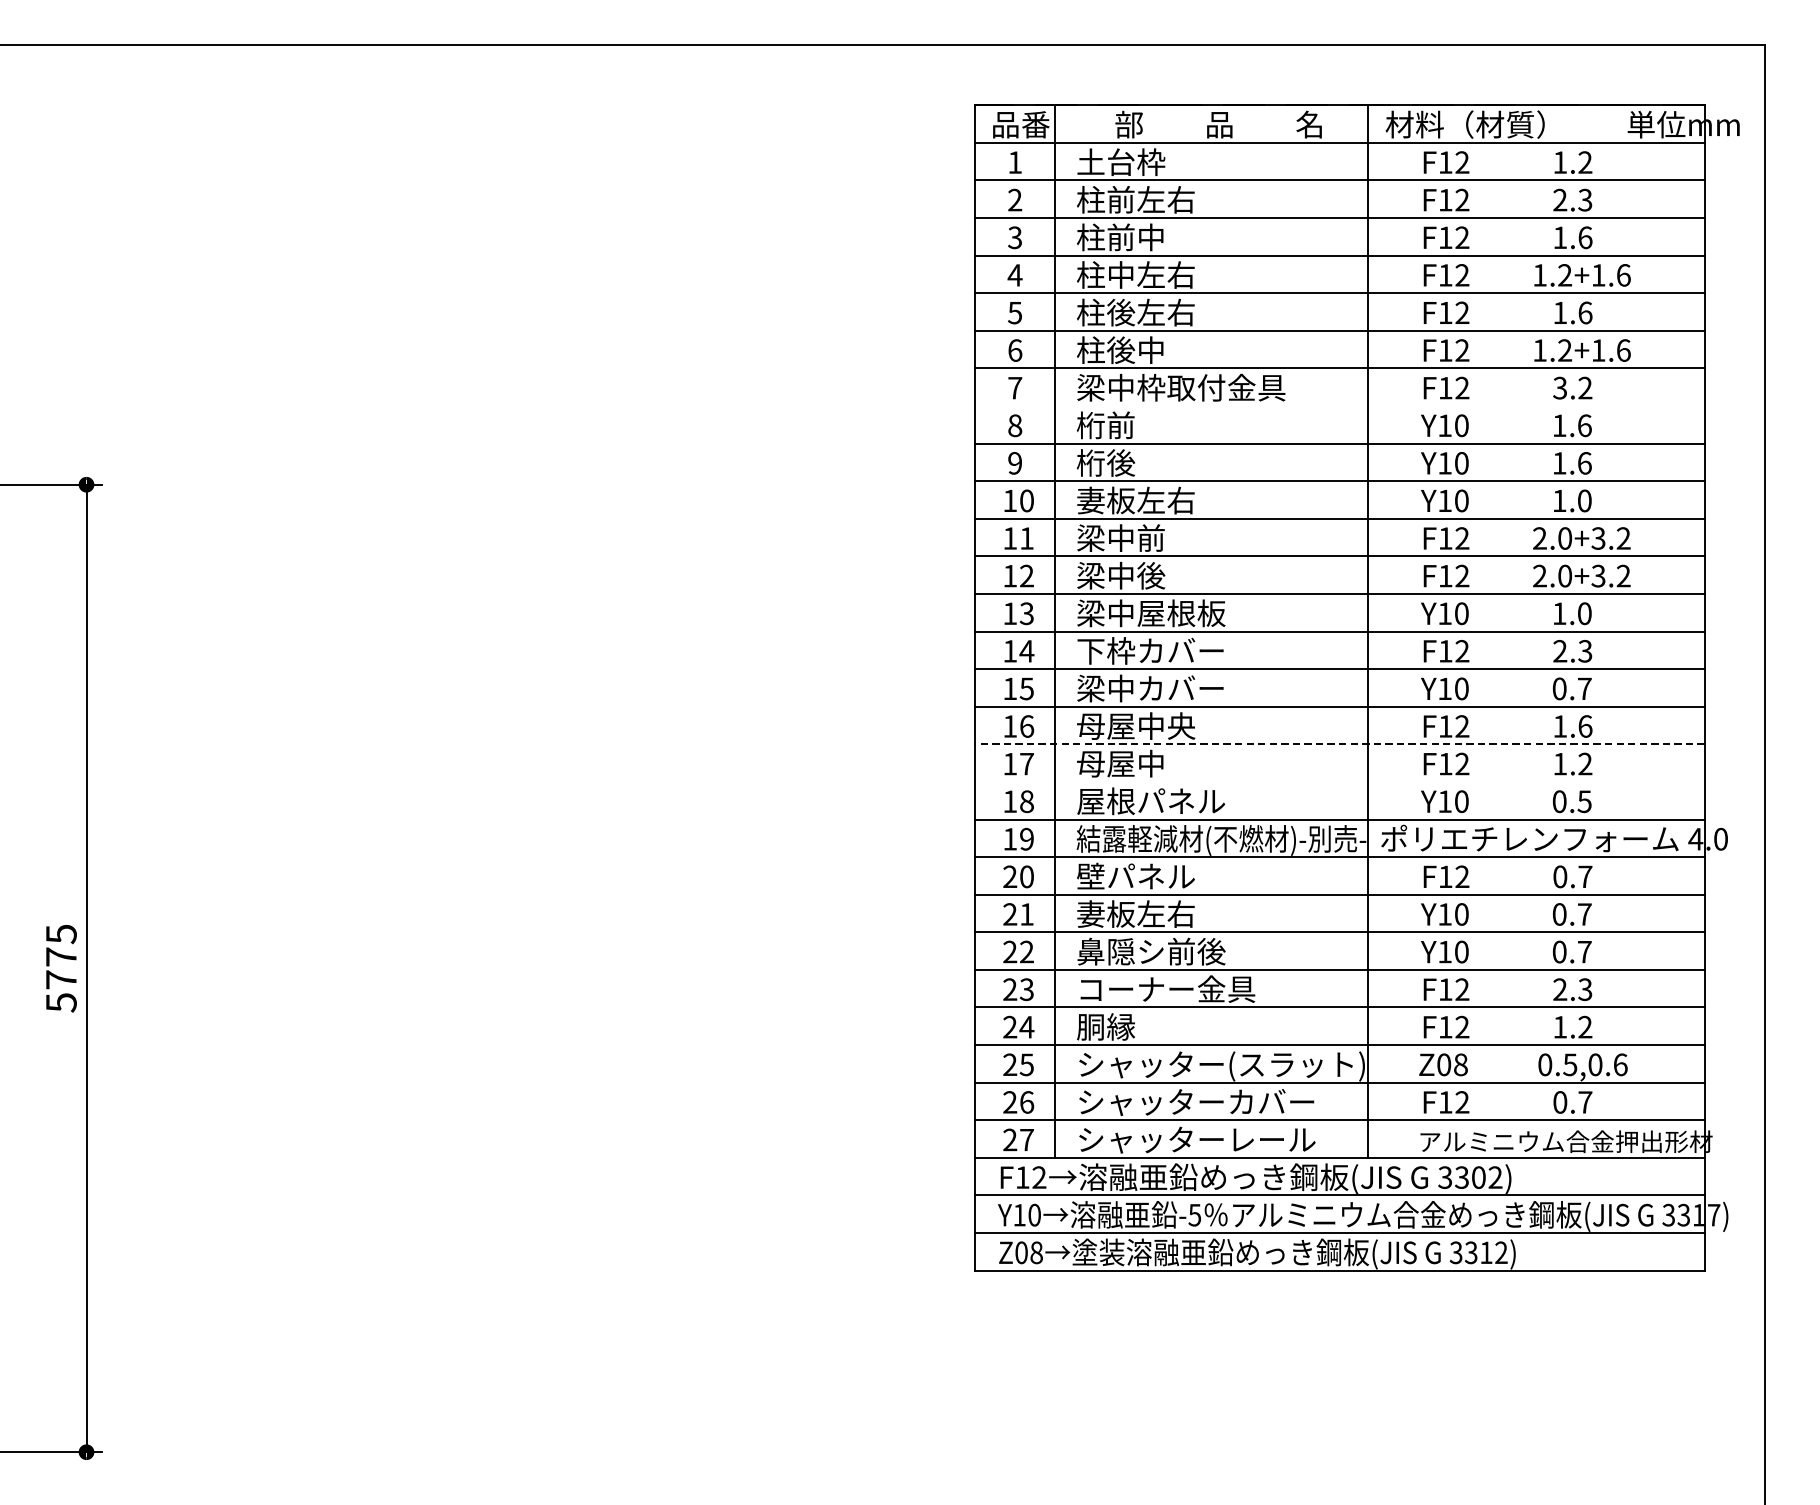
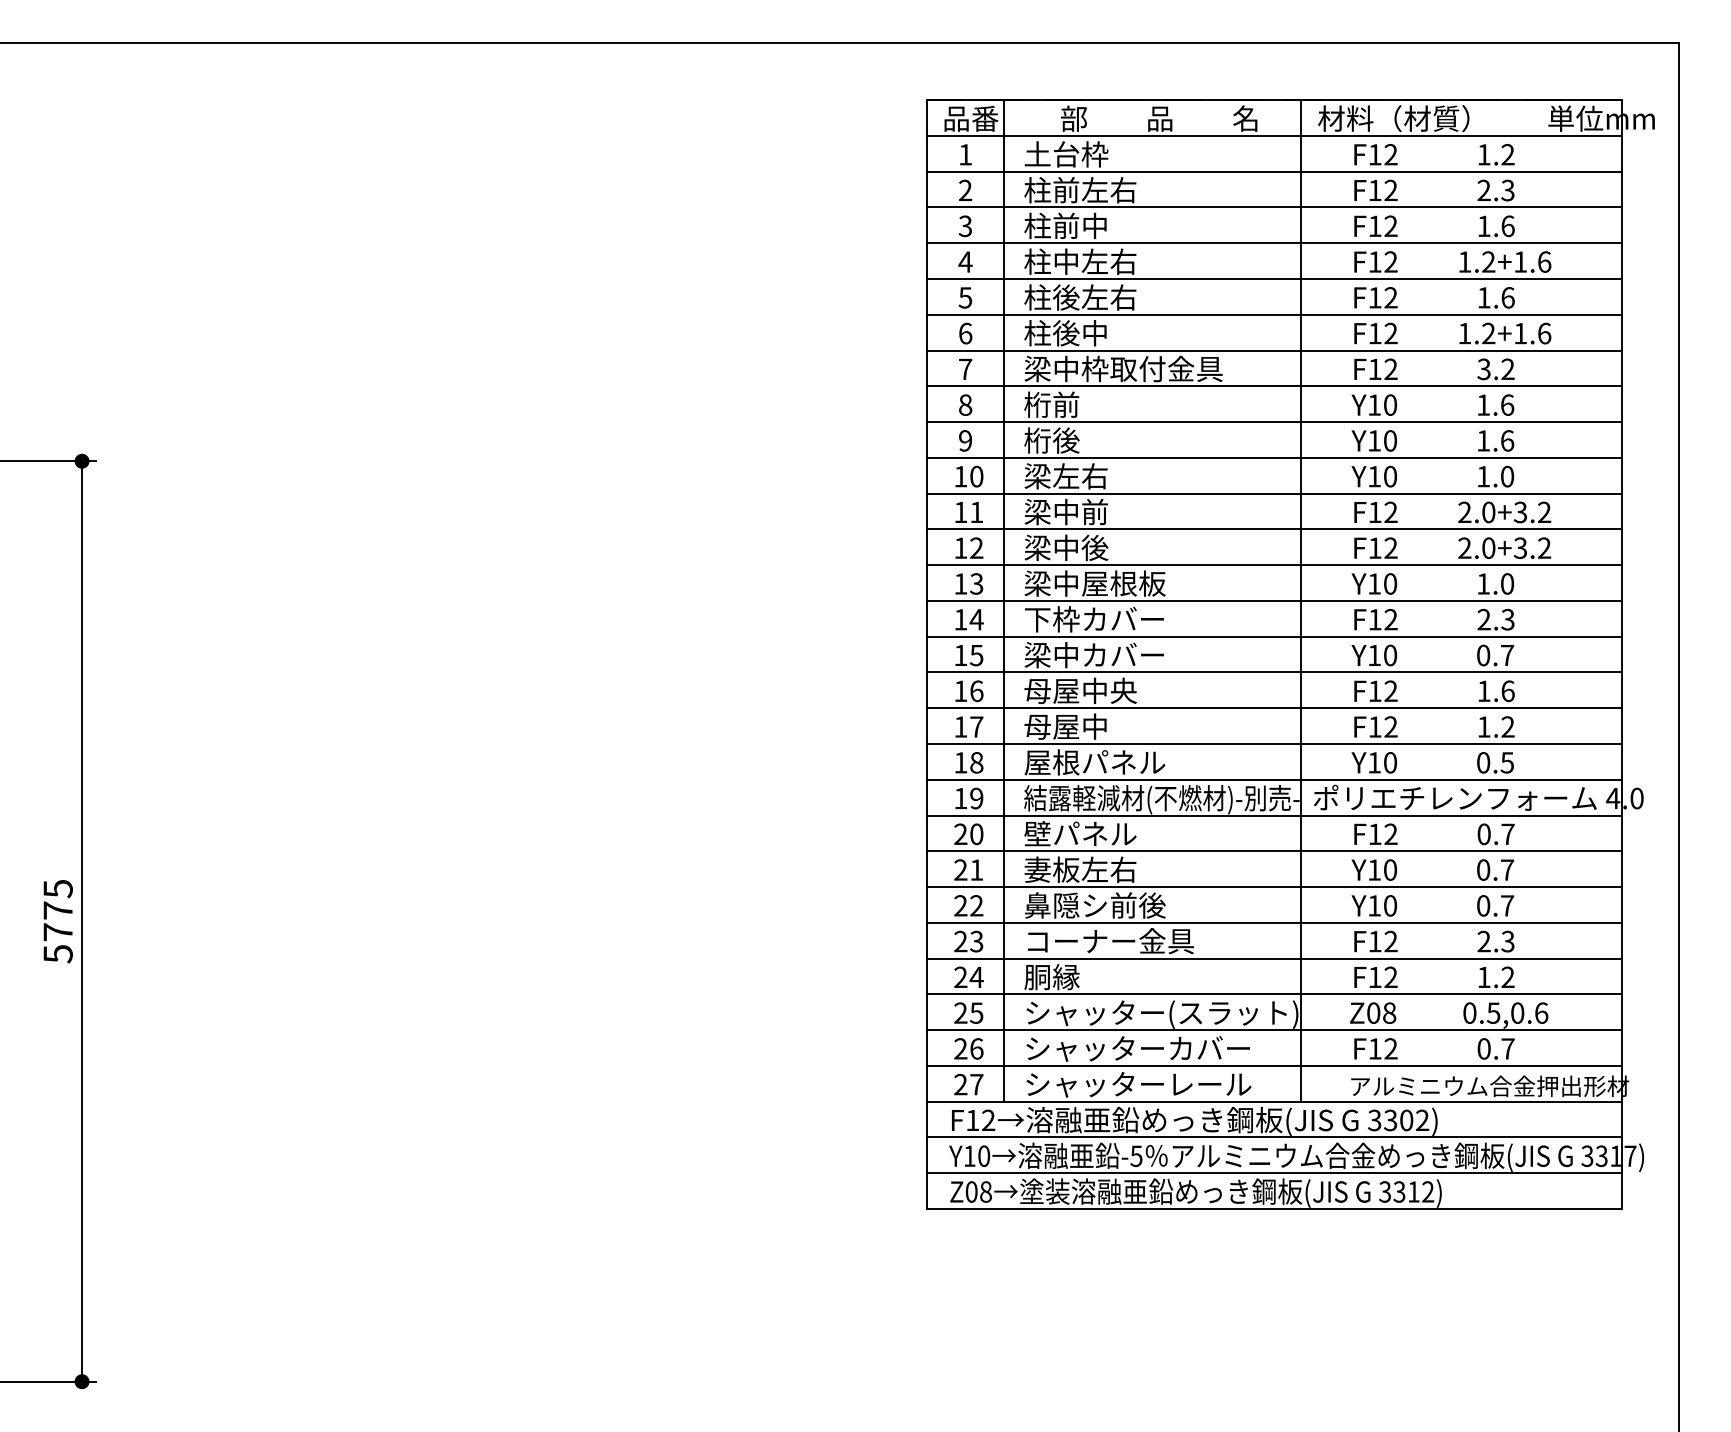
line: (1339, 406) -> (1274, 386), added
text: (1135, 500) -> (1080, 476), 妻板左右 -> 梁左右
line: (1339, 744) -> (1274, 708), dashed -> solid
line: (1339, 781) -> (1274, 743), added

